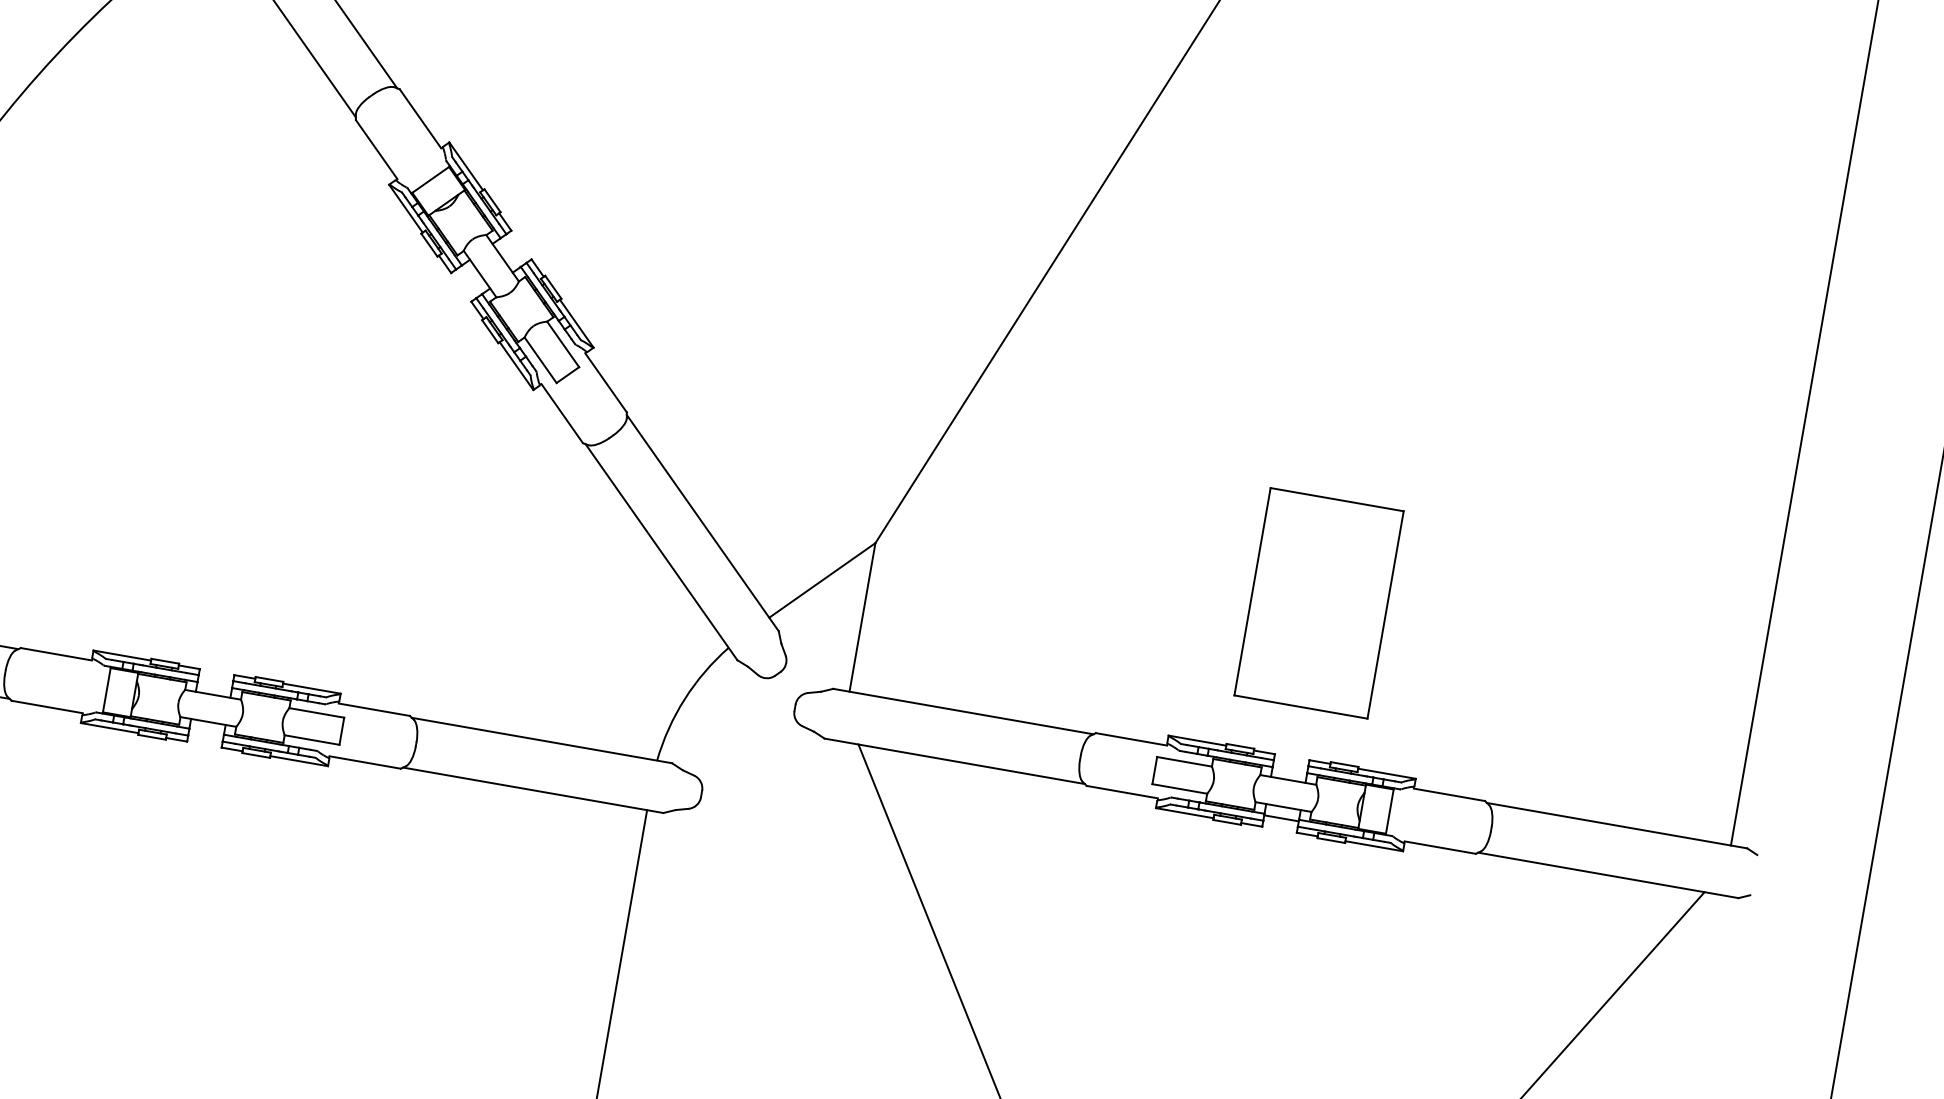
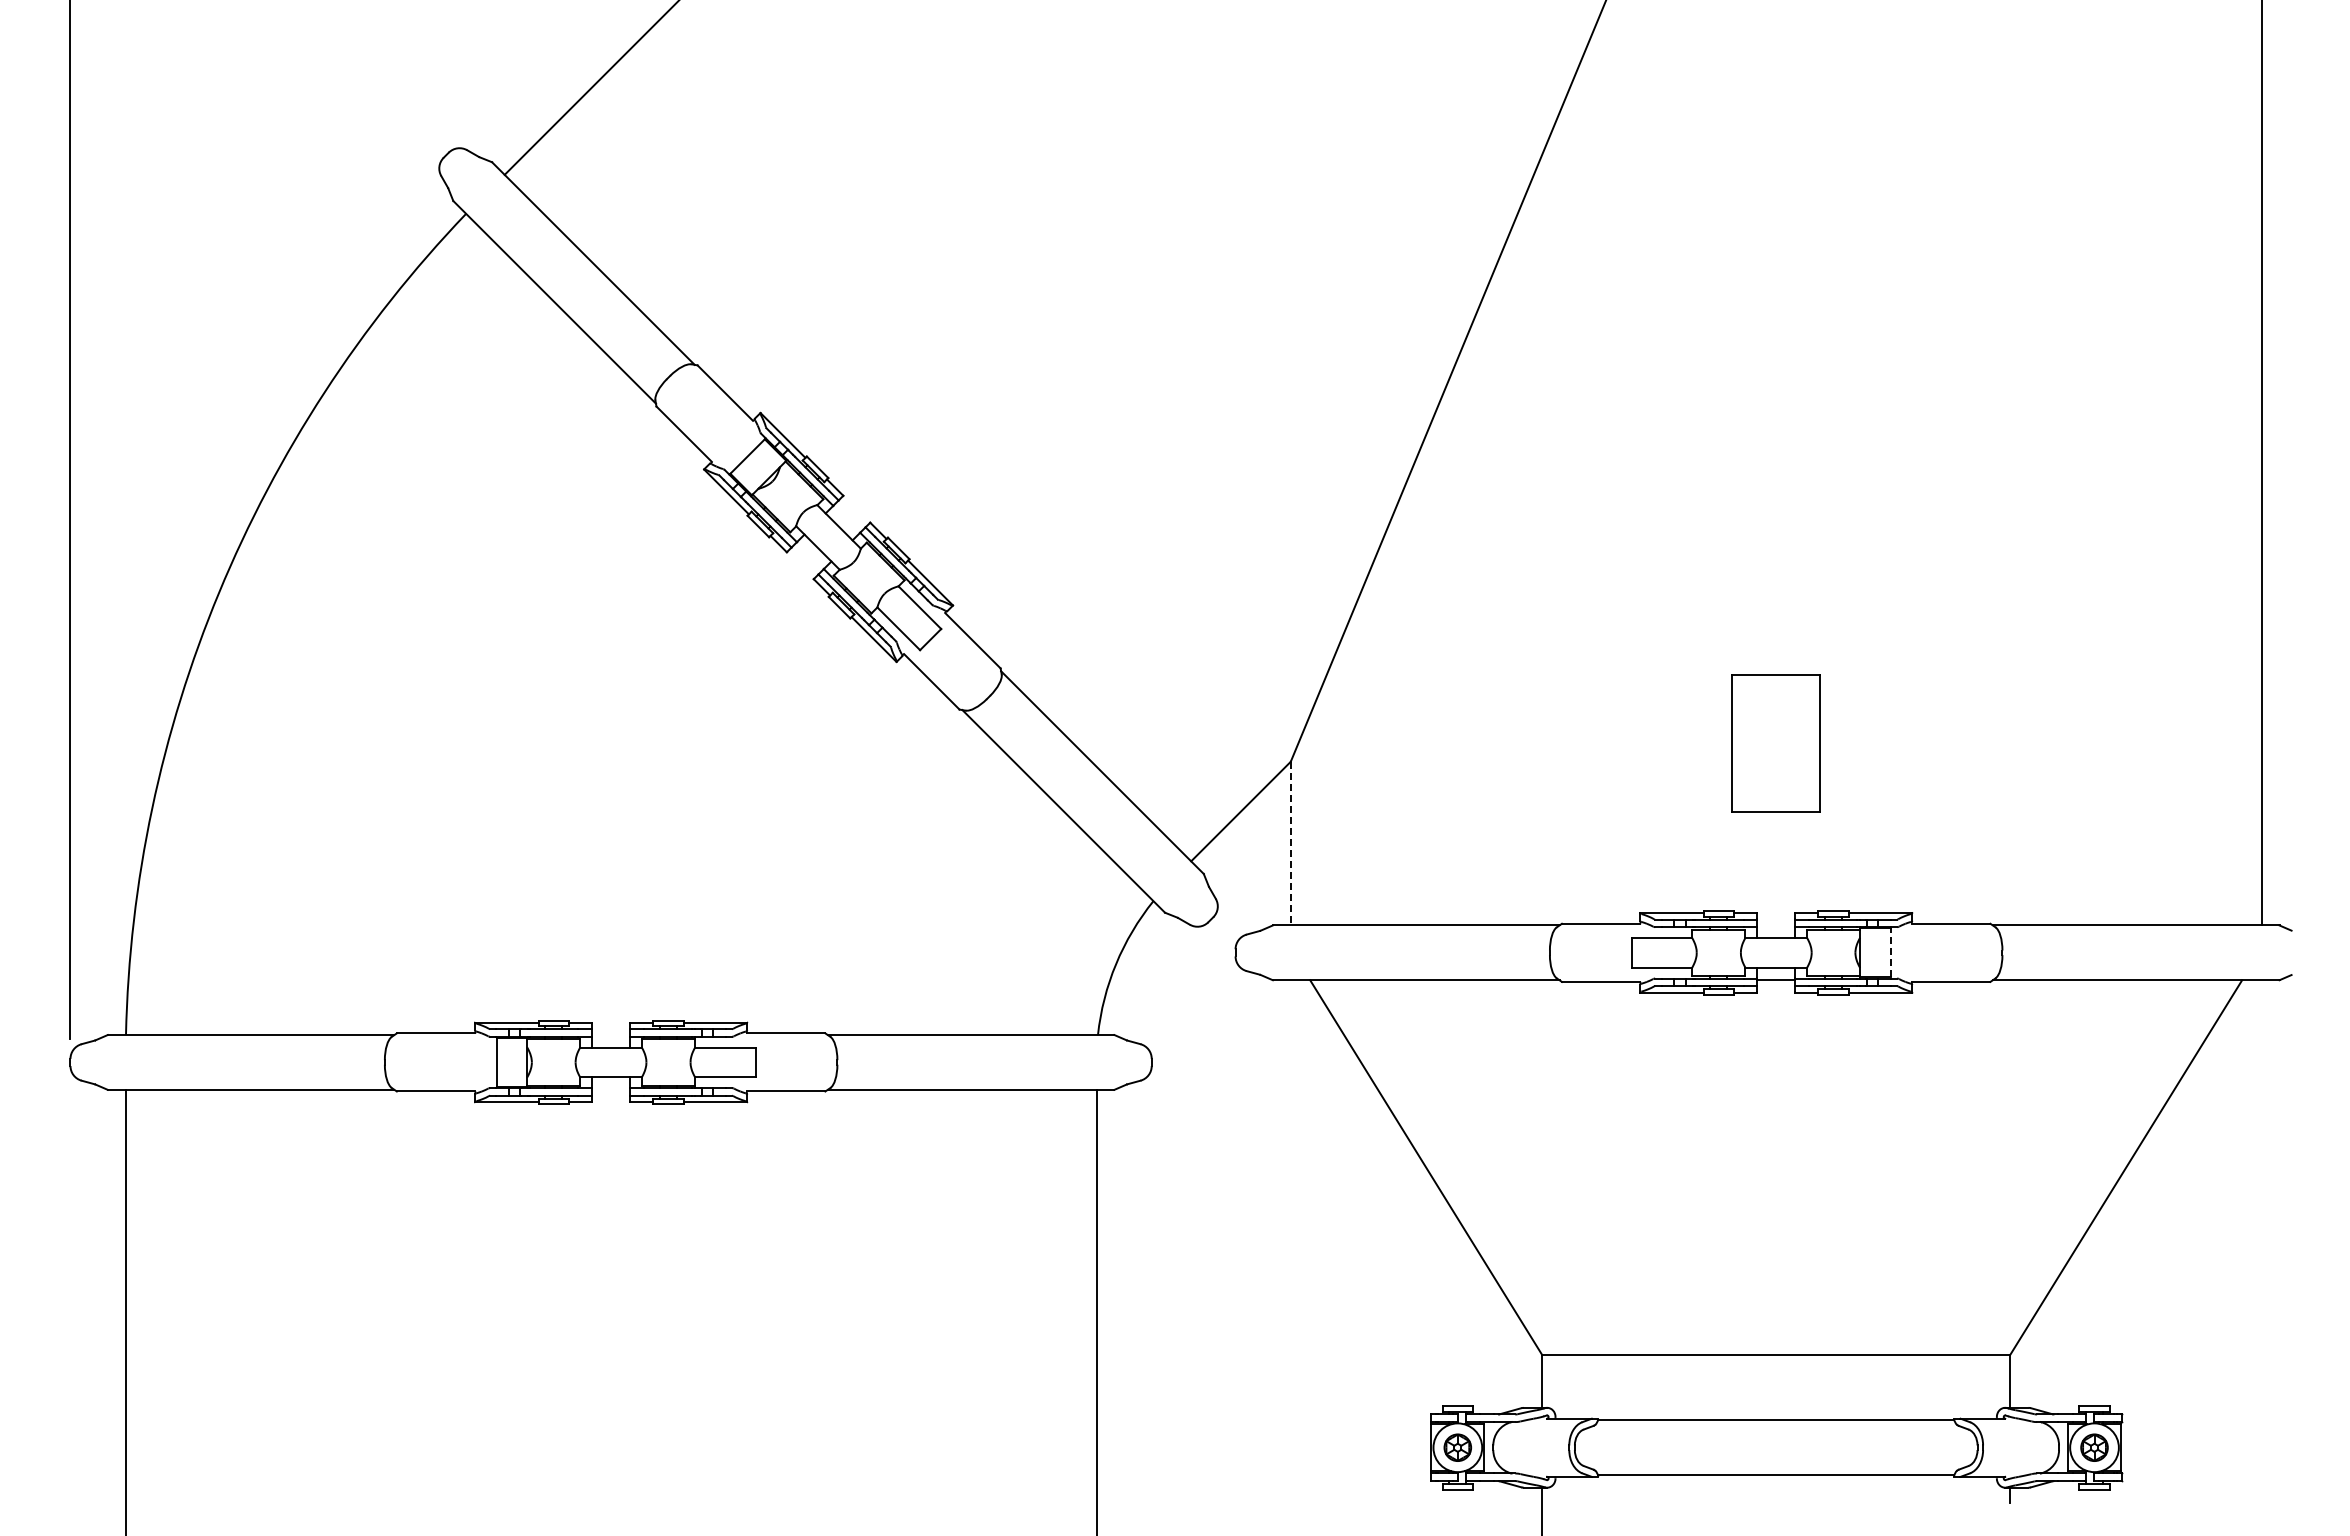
part: (1318, 603) -> (1775, 743), size x0.6
line: (862, 617) -> (1290, 843), solid -> dashed
line: (1389, 811) -> (1890, 952), solid -> dashed

